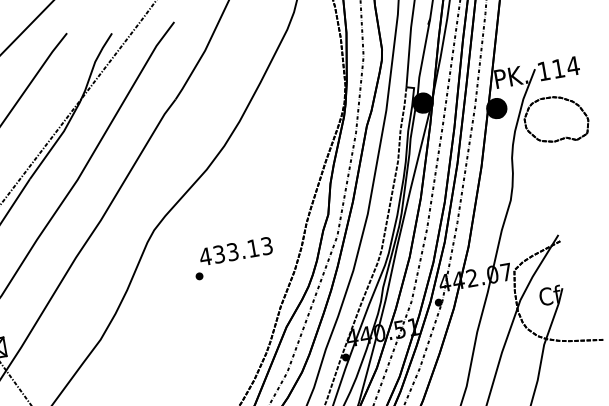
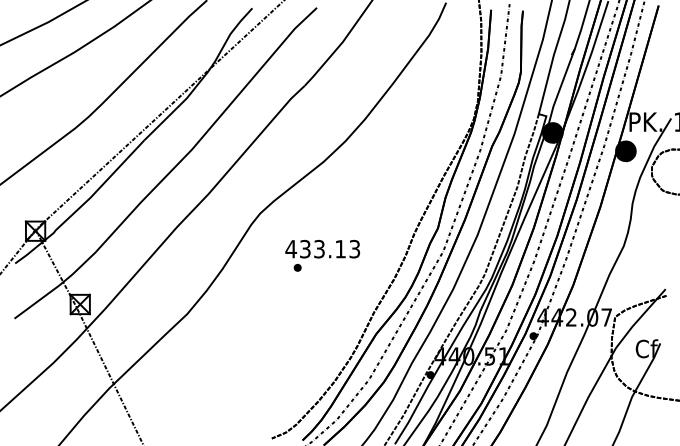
text: (235, 251) -> (322, 249), moved

